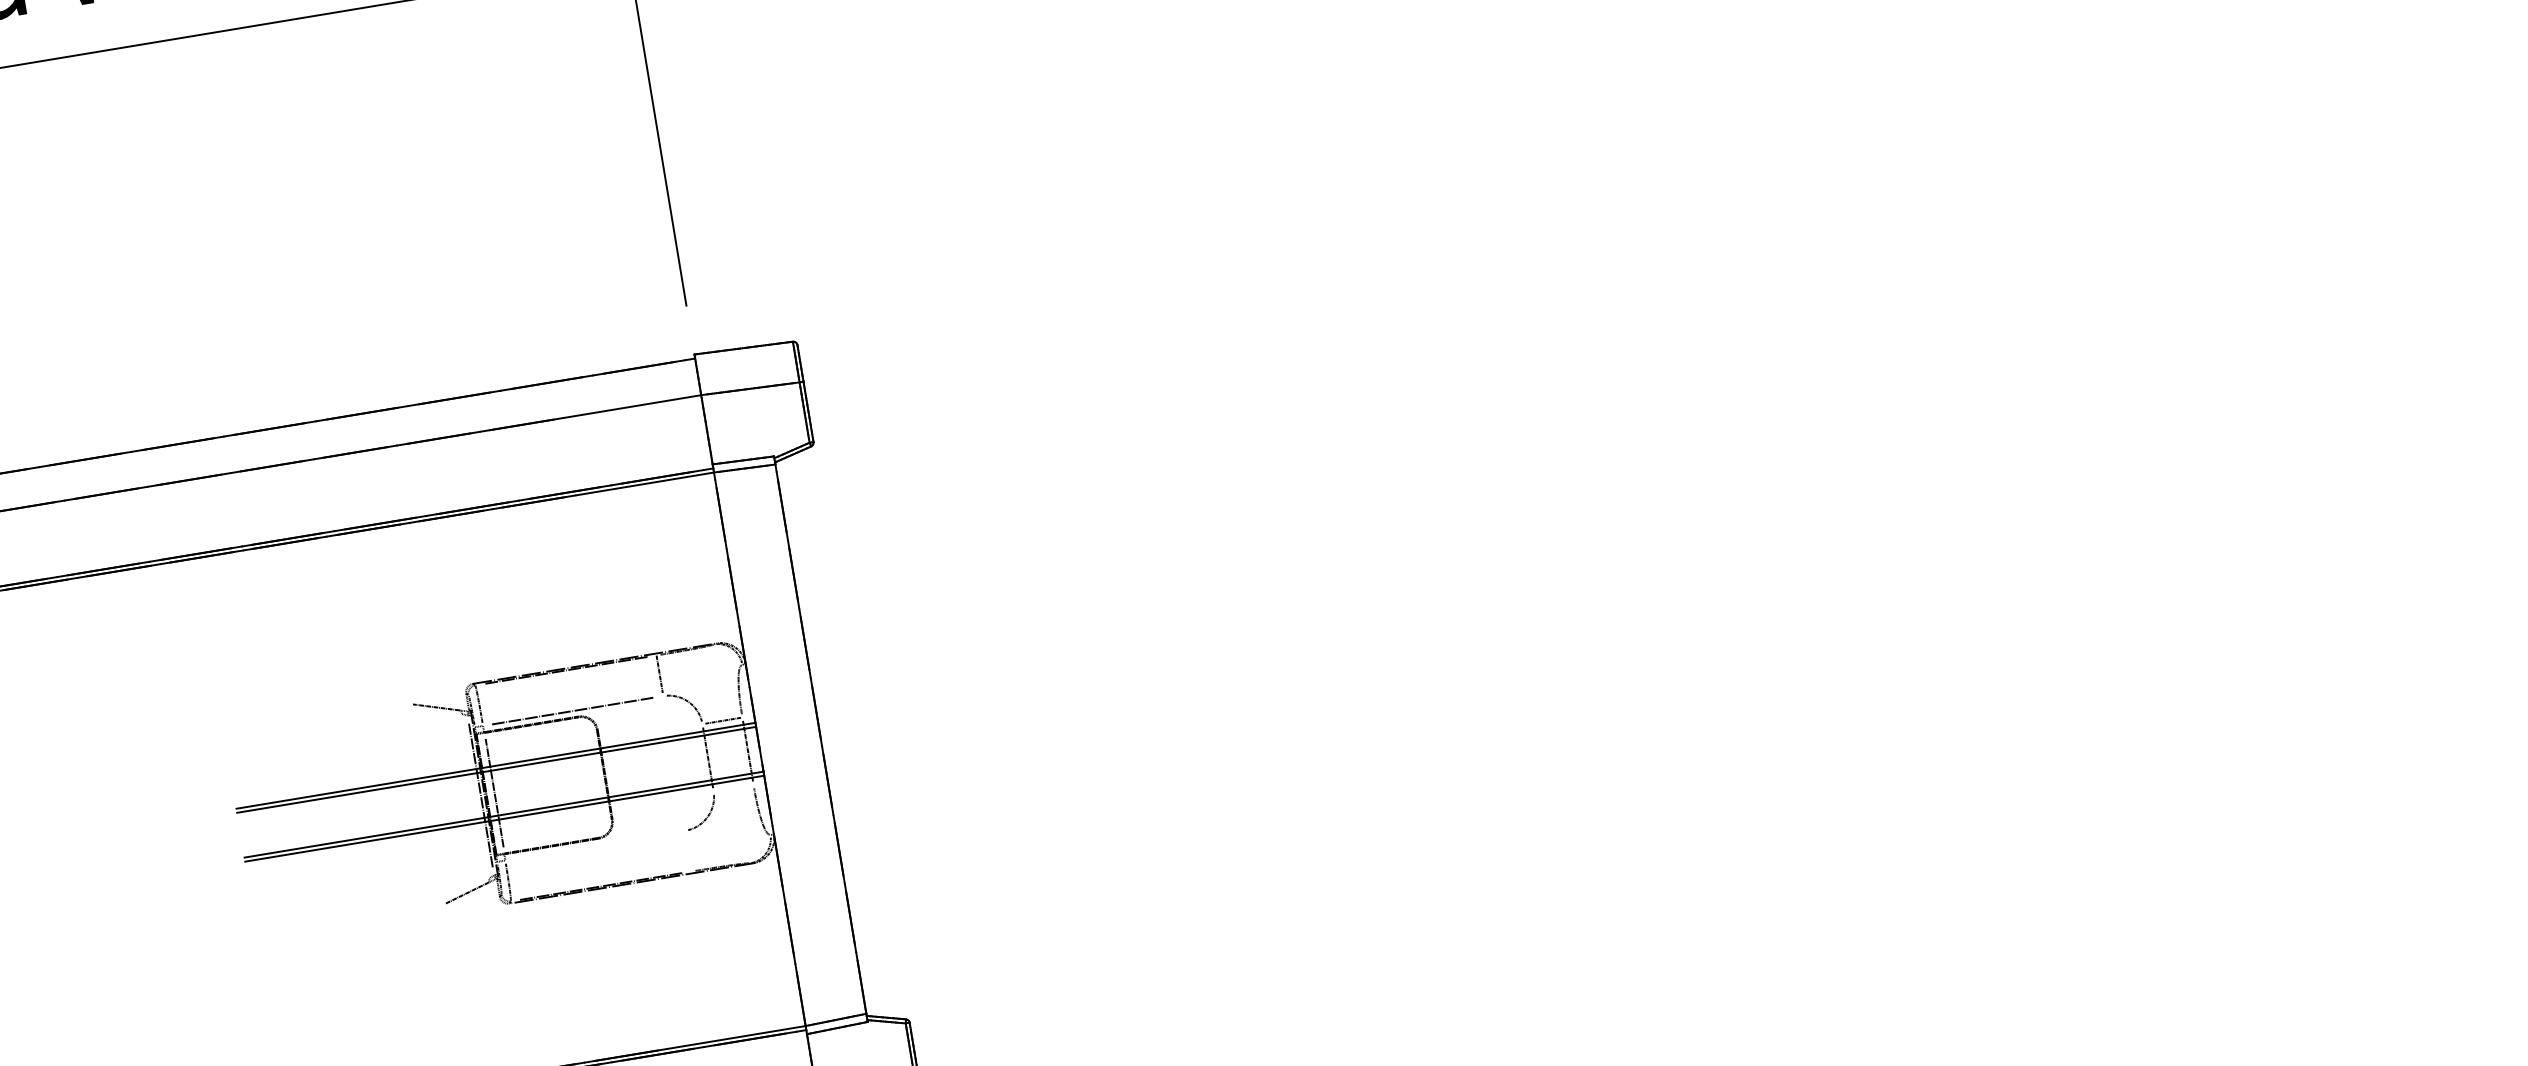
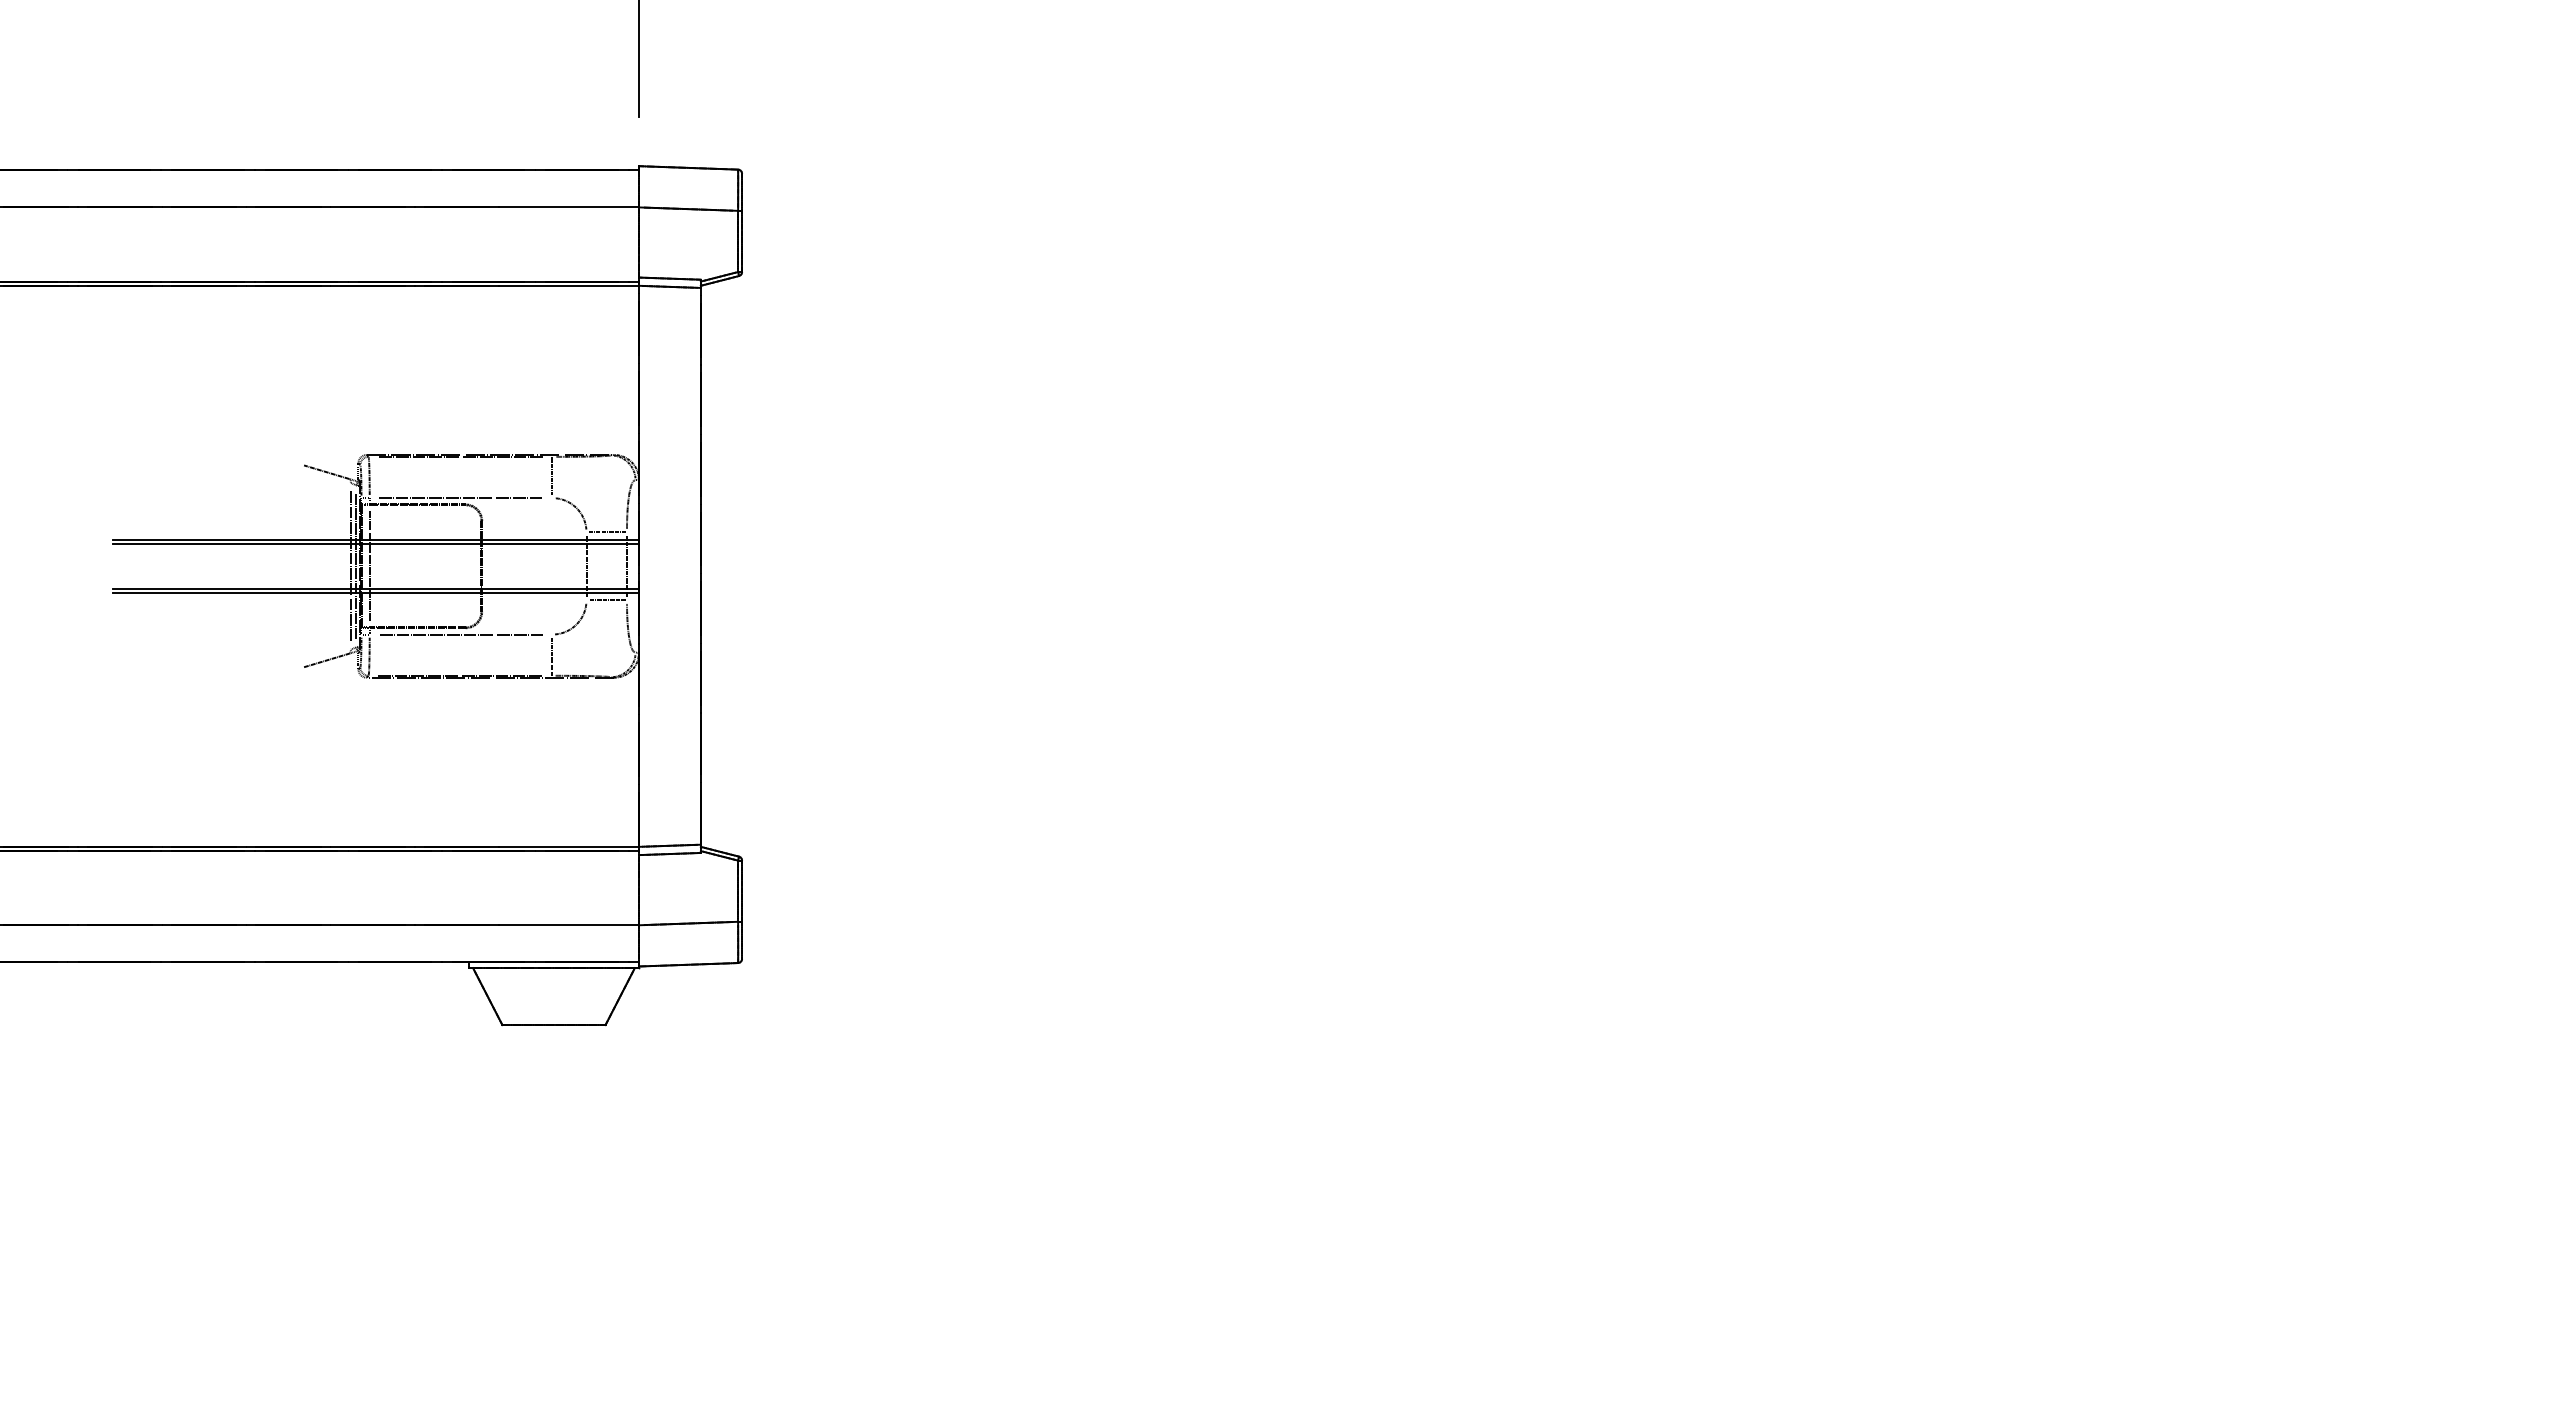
line: (734, 788) -> (607, 600), added
line: (475, 796) -> (350, 566), added
line: (594, 845) -> (460, 634), added
line: (689, 852) -> (552, 656), added

